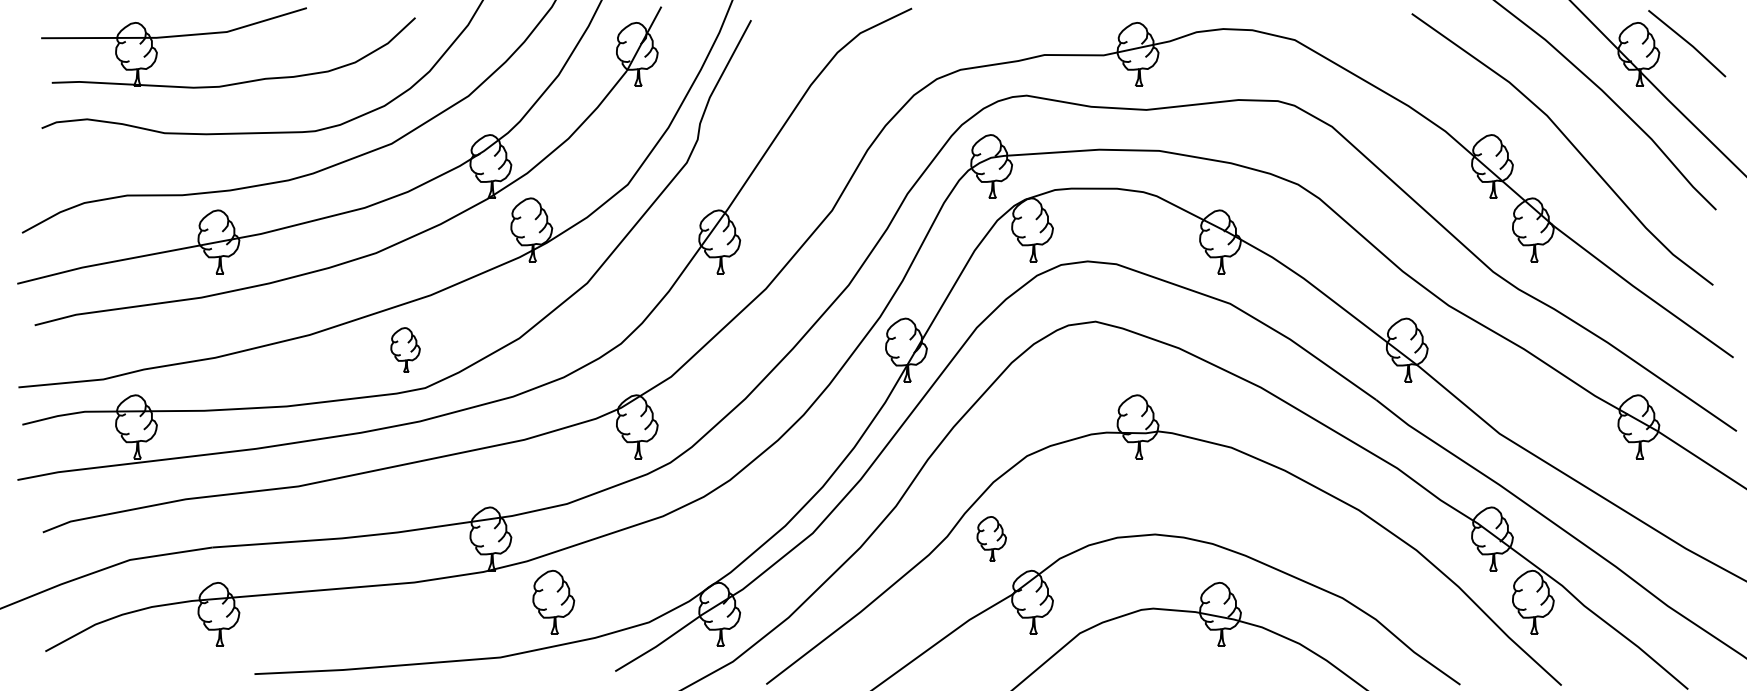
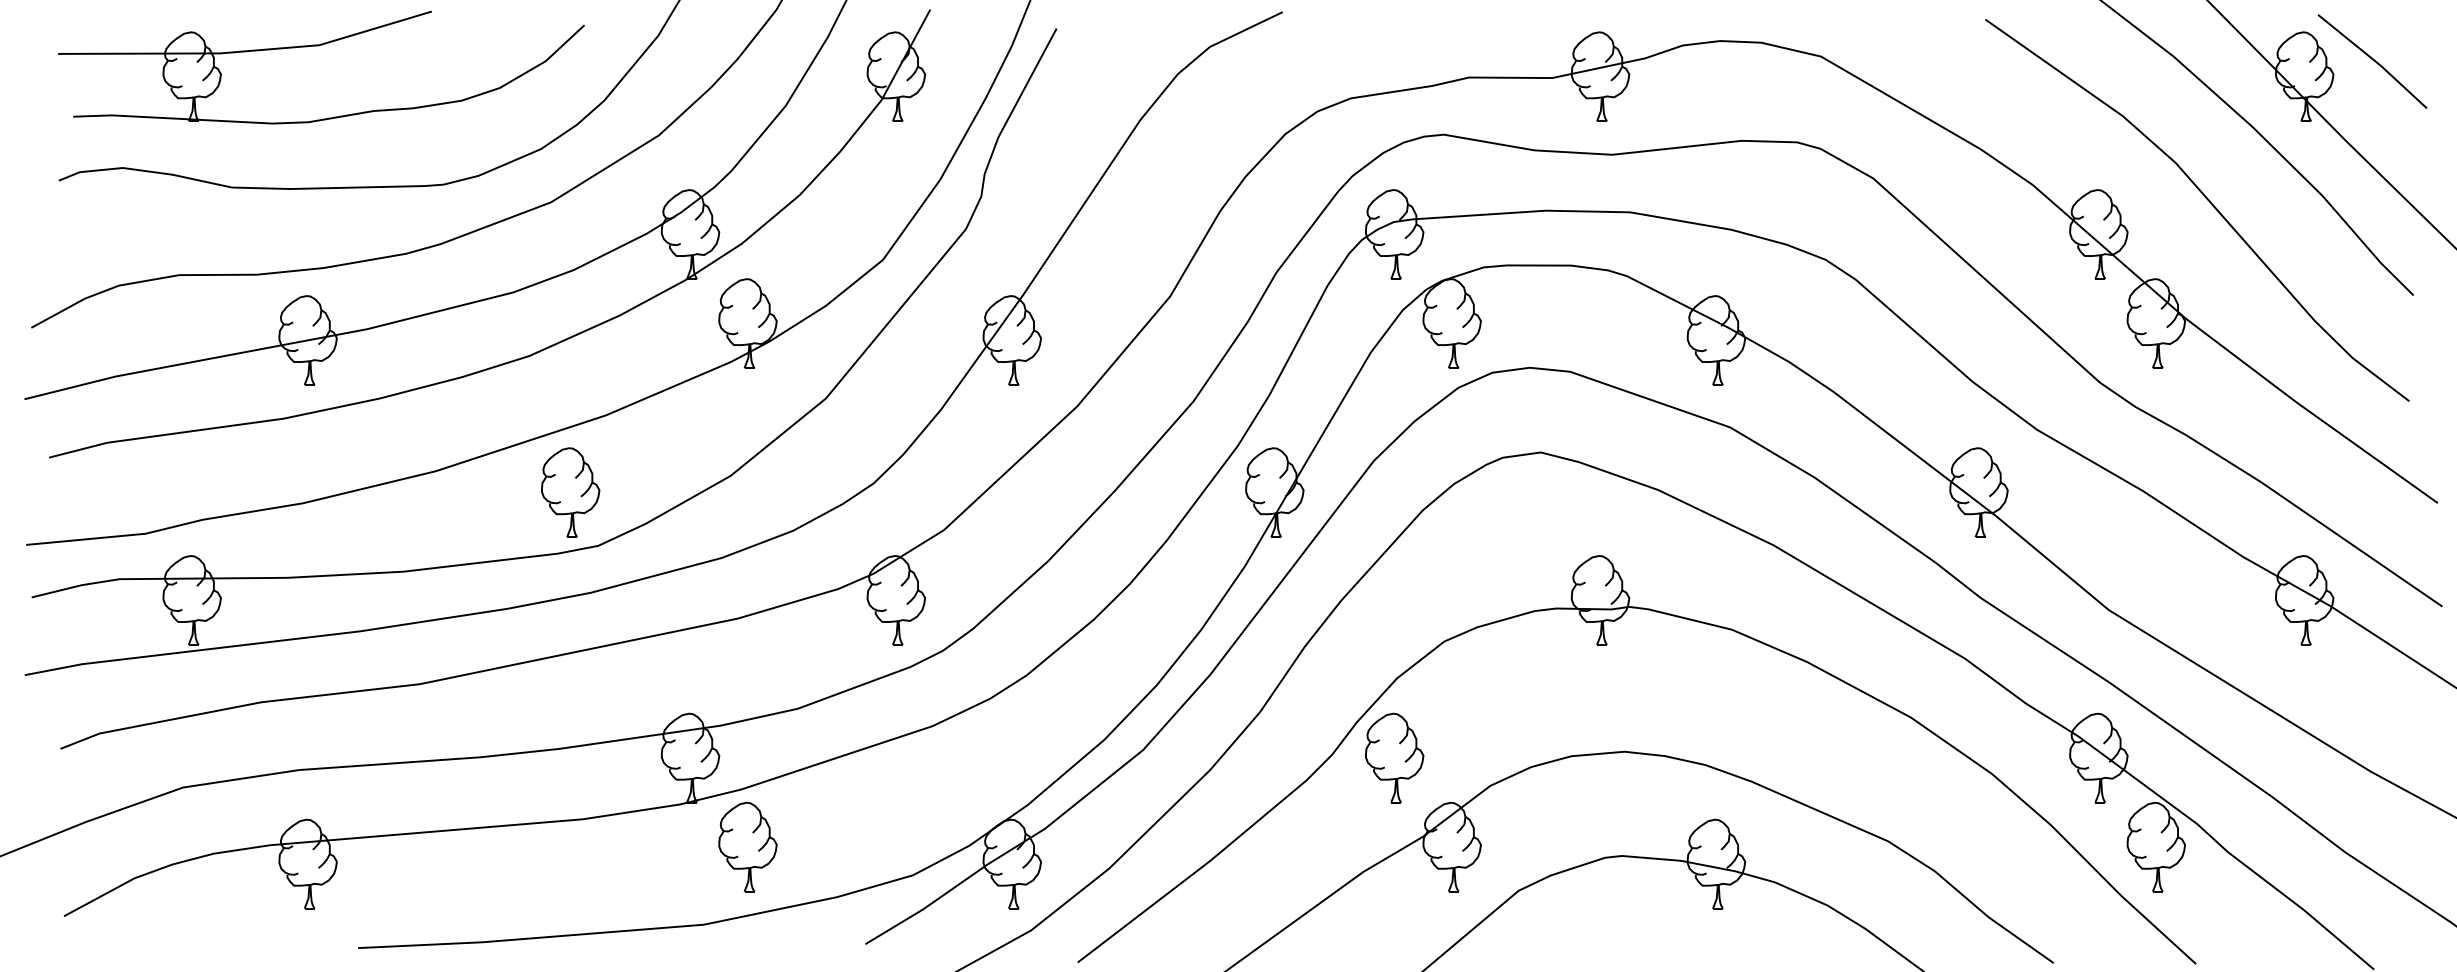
part: (405, 349) -> (570, 491), size x1.43
part: (991, 538) -> (1394, 757), size x1.43
part: (553, 602) -> (747, 847), moved

